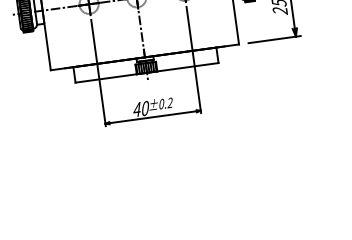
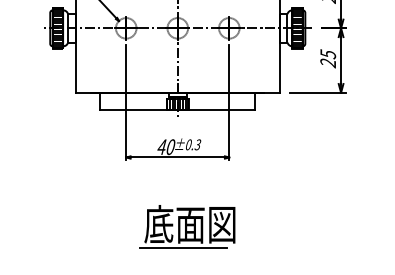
text: (169, 103) -> (197, 145), ±0.2 -> ±0.3
part: (170, 179) -> (187, 226), added

